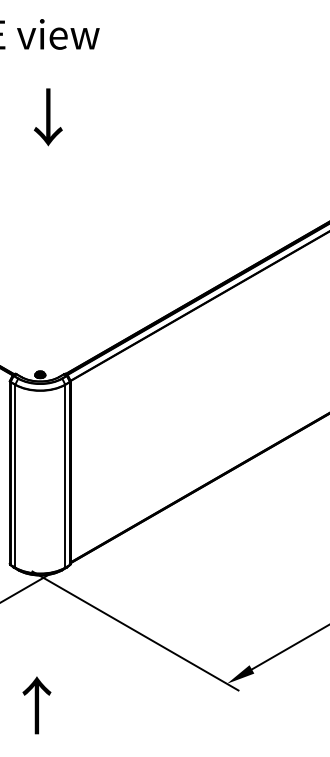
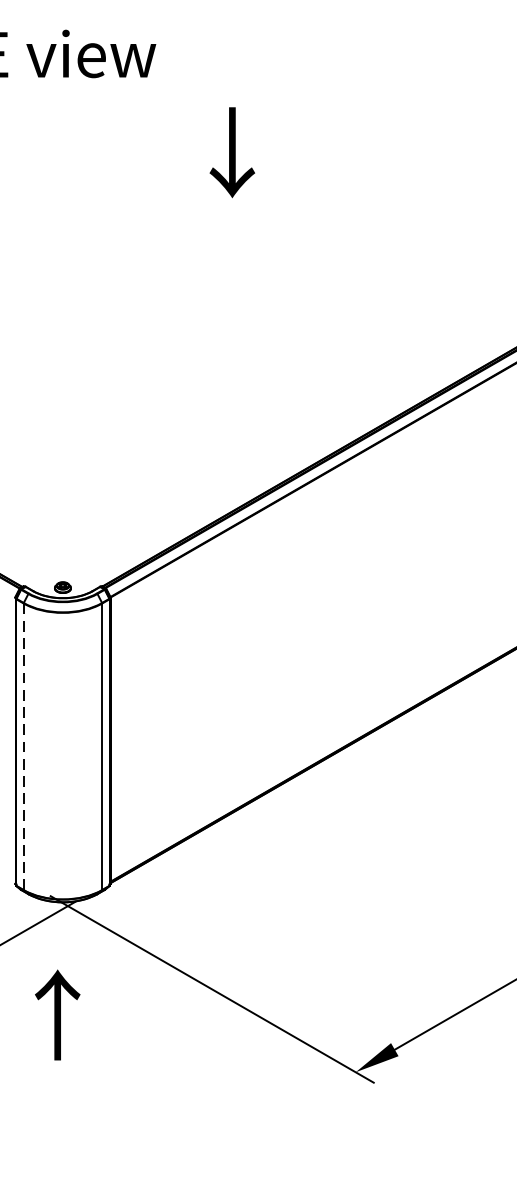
text: (48, 117) -> (232, 152), moved
line: (15, 476) -> (24, 747), solid -> dashed
text: (36, 705) -> (56, 1015), moved

